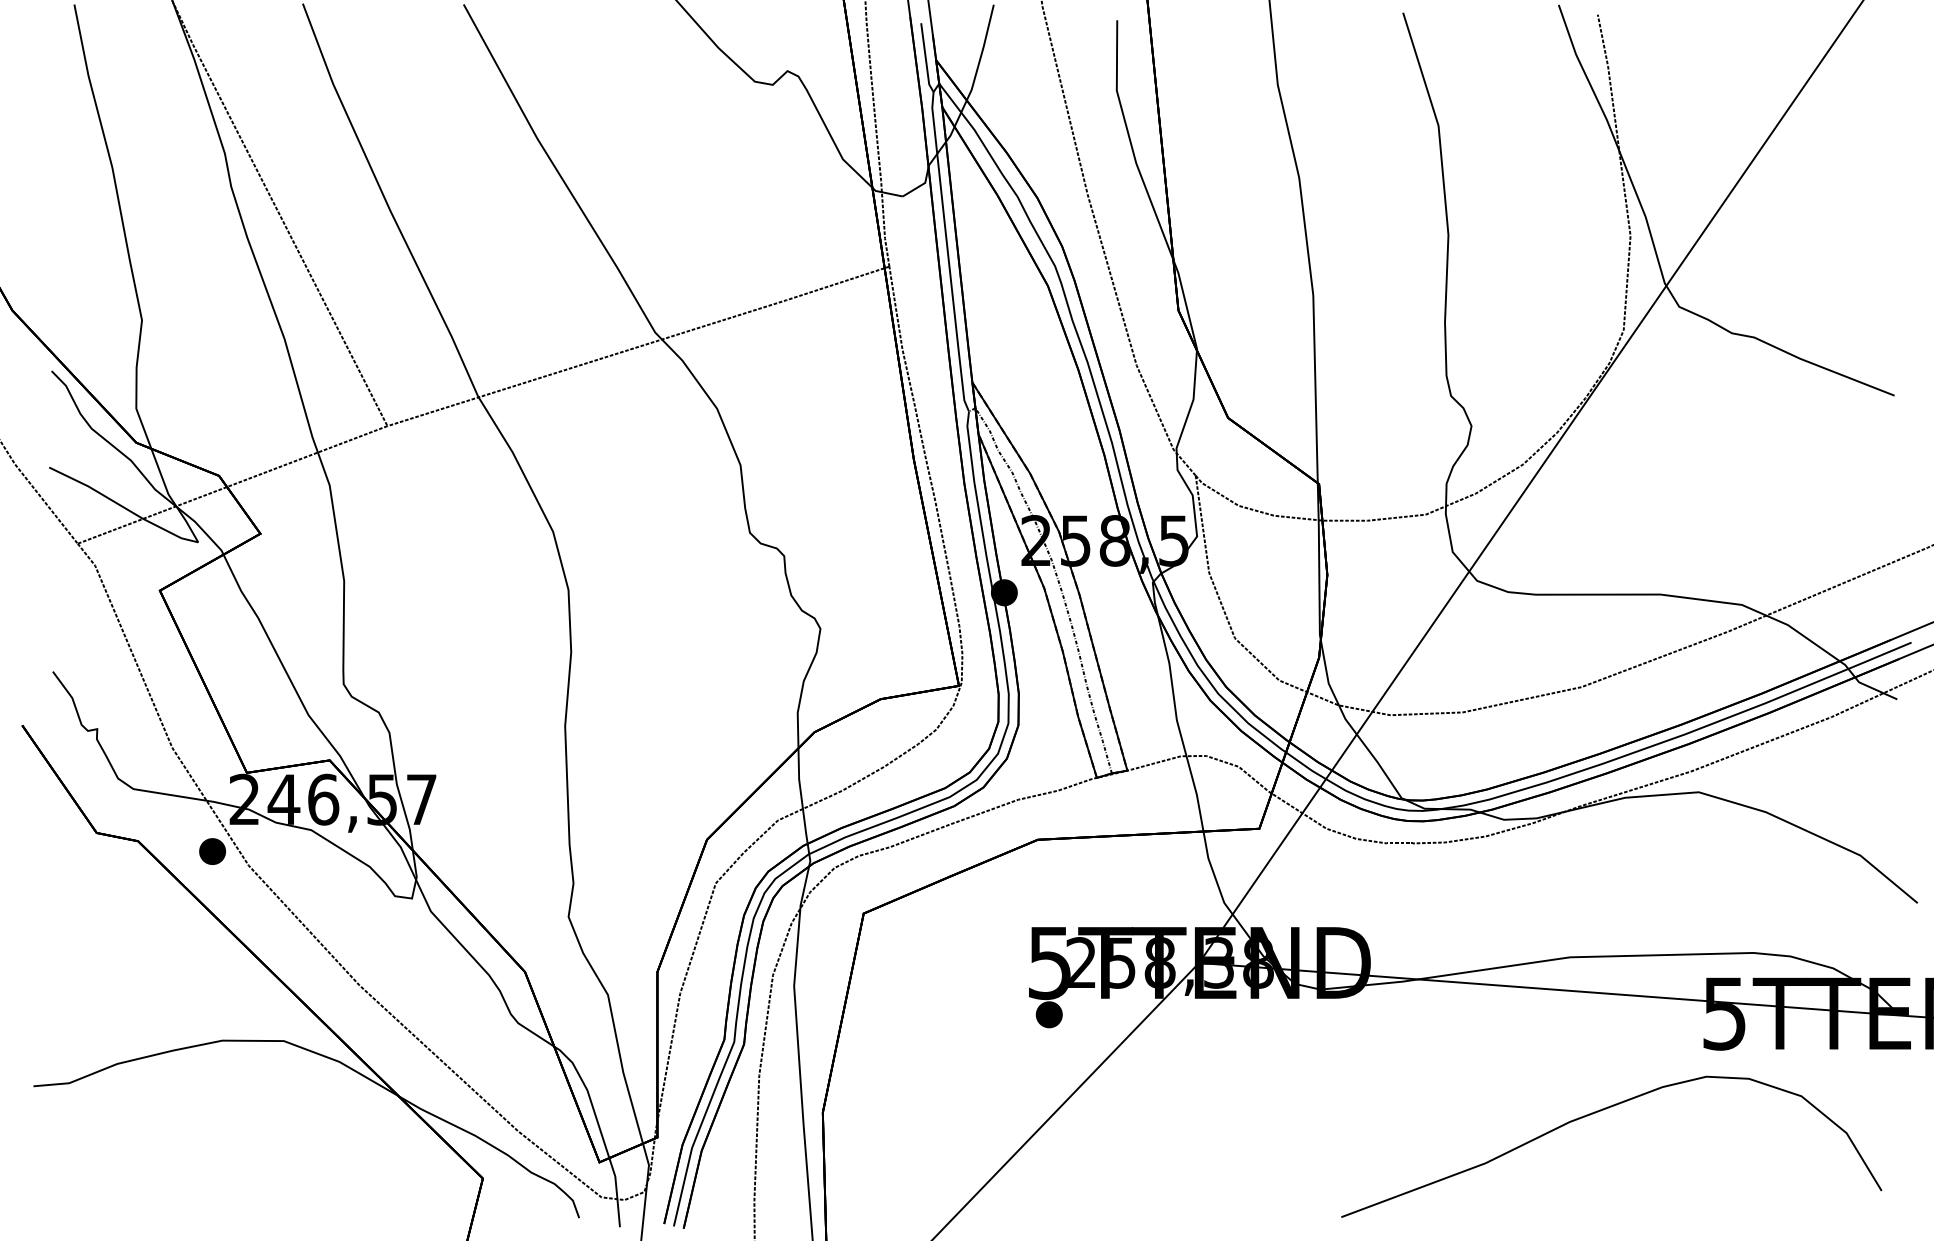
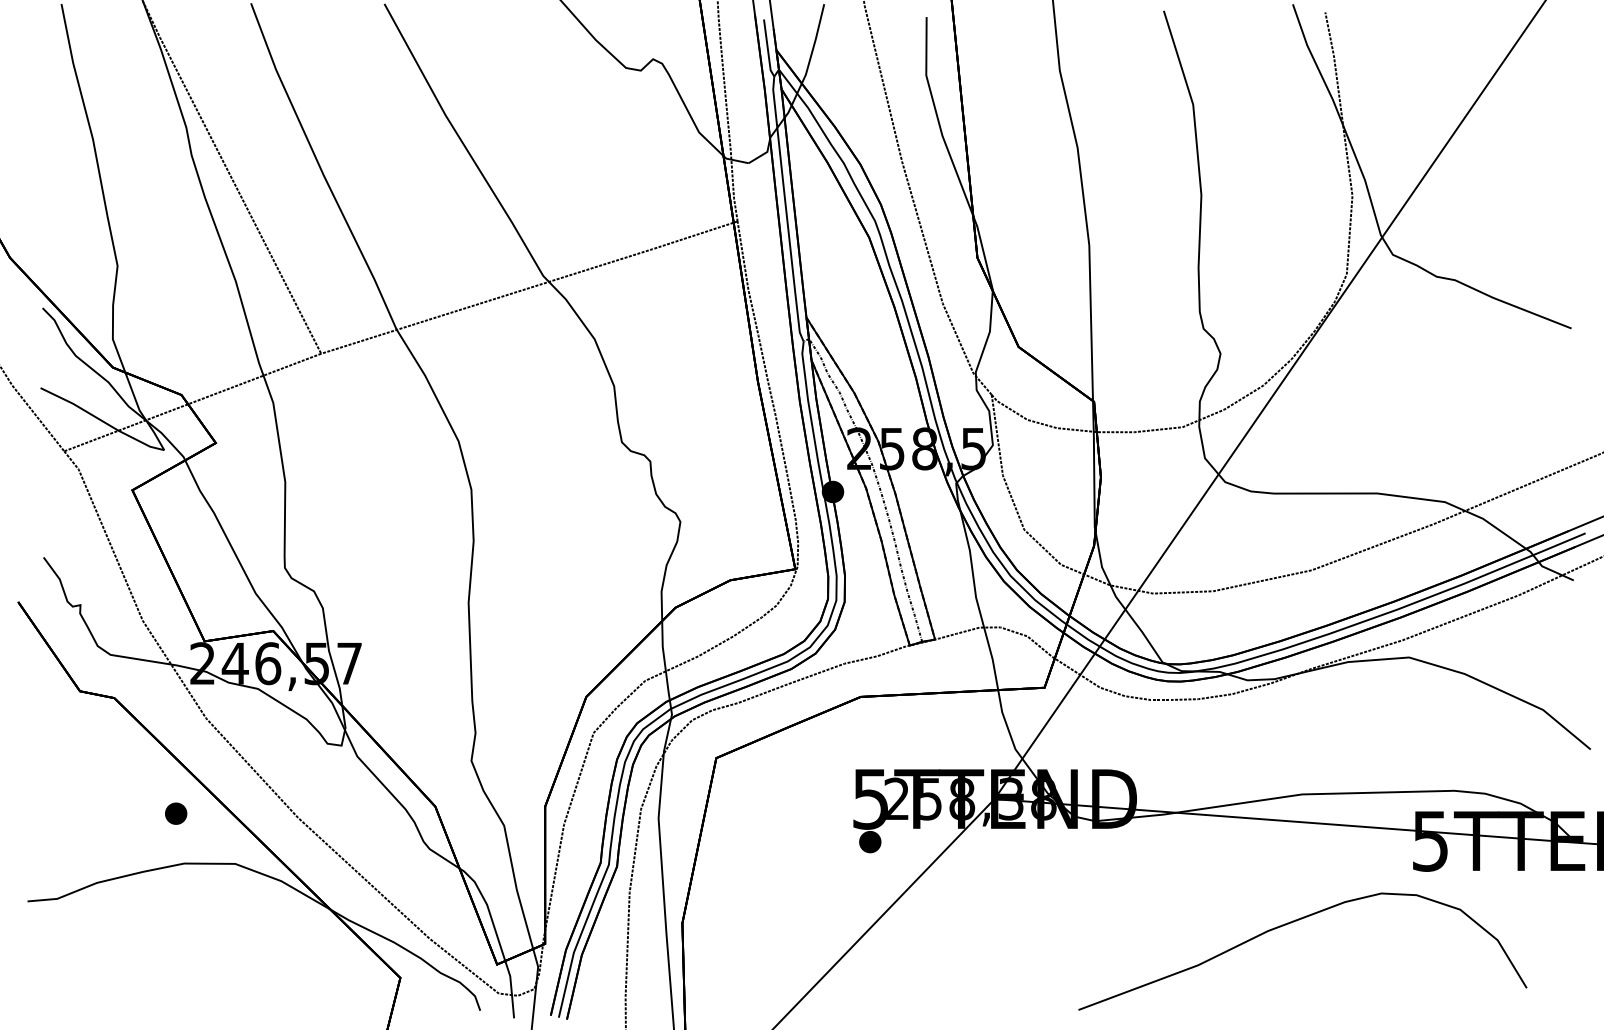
part: (212, 851) -> (176, 813), moved
curve: (1601, 1111) -> (1294, 922), moved

